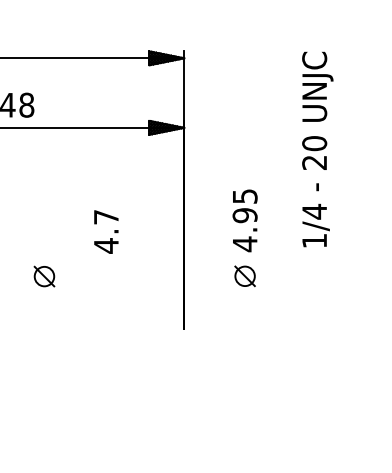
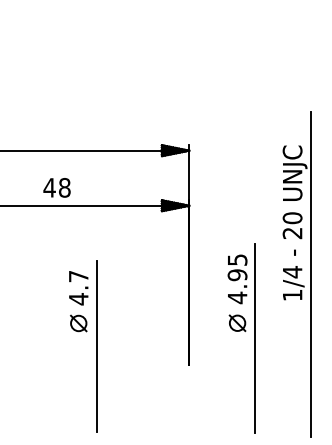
line: (337, 213) -> (310, 273), added
text: (106, 232) -> (78, 288), moved
line: (267, 294) -> (255, 337), added
line: (66, 305) -> (96, 346), added

